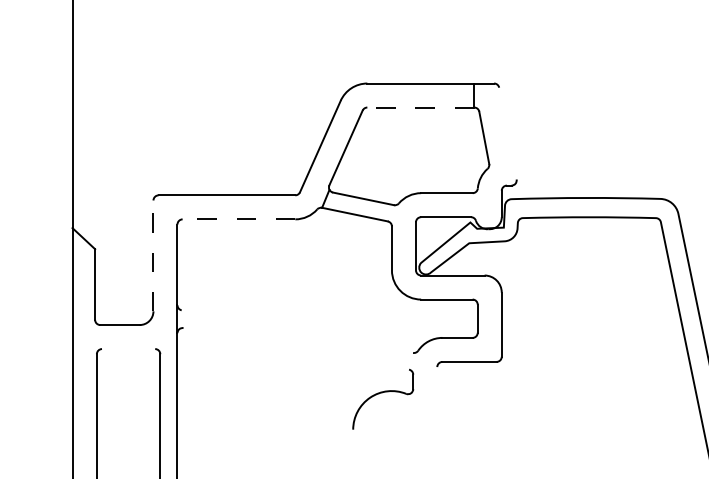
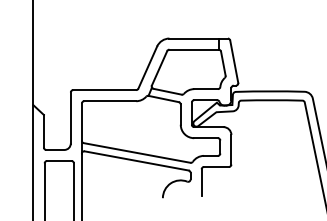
line: (421, 107) -> (194, 49), dashed -> solid
line: (508, 133) -> (234, 61), added
line: (239, 219) -> (110, 101), dashed -> solid
line: (152, 256) -> (70, 118), dashed -> solid
line: (295, 330) -> (136, 152), added
line: (295, 347) -> (136, 160), added
line: (128, 350) -> (59, 161), added
line: (436, 395) -> (201, 182), added

